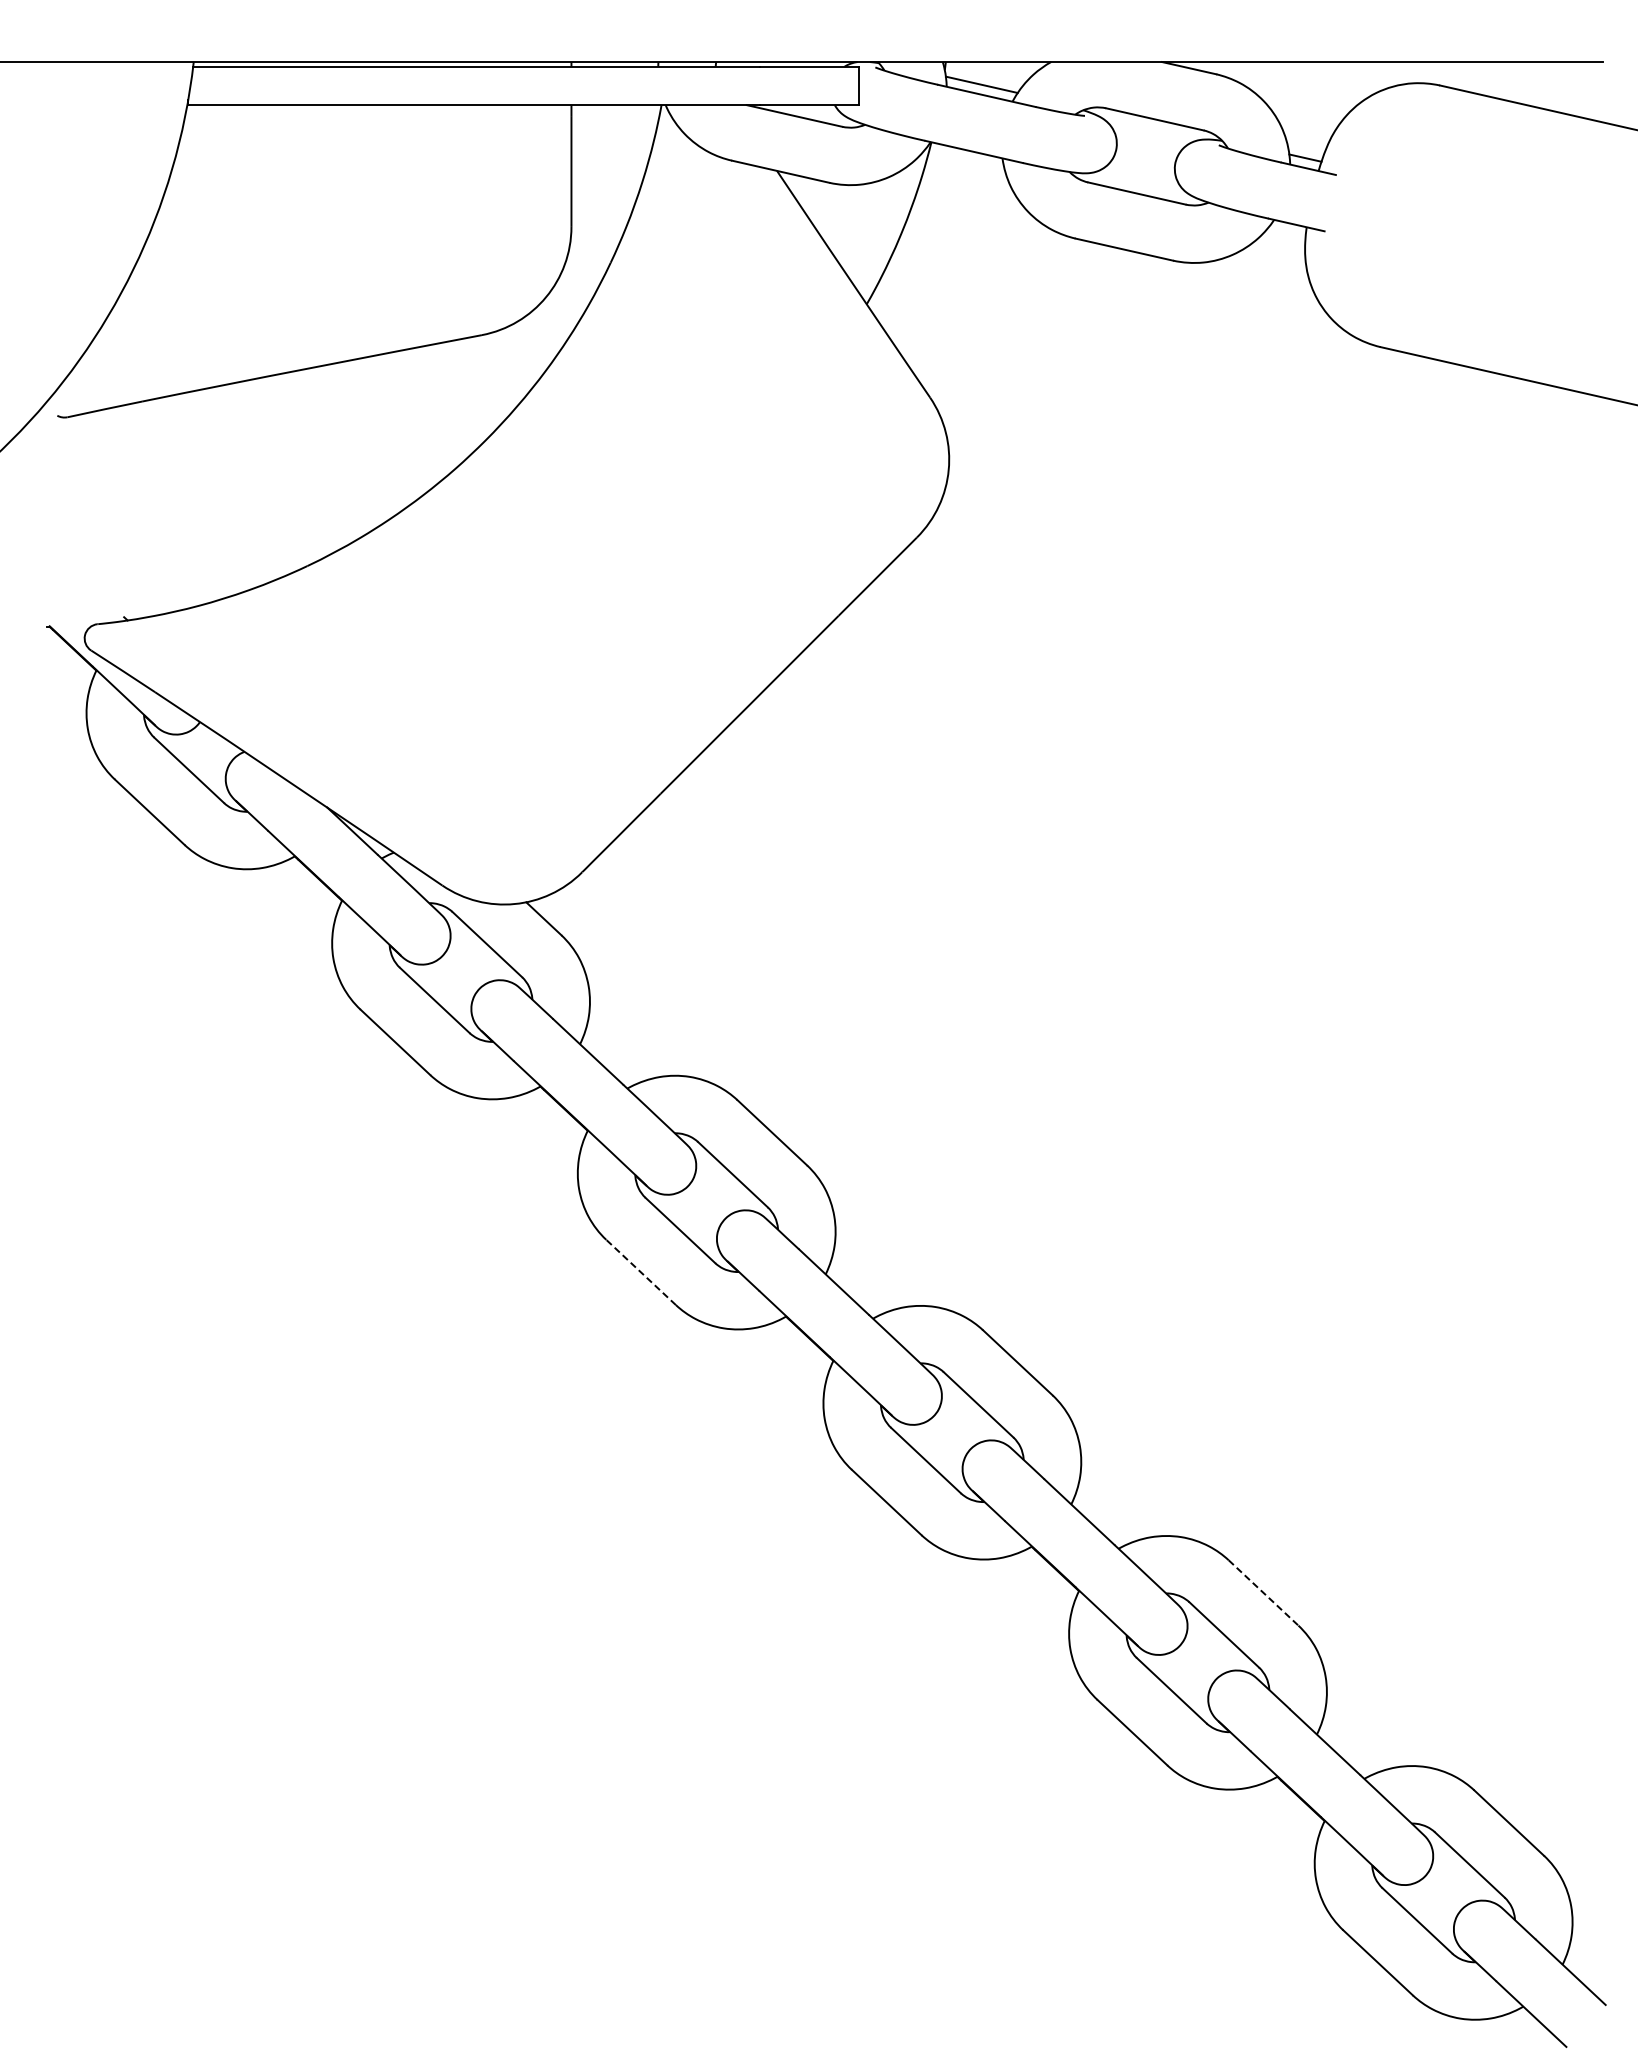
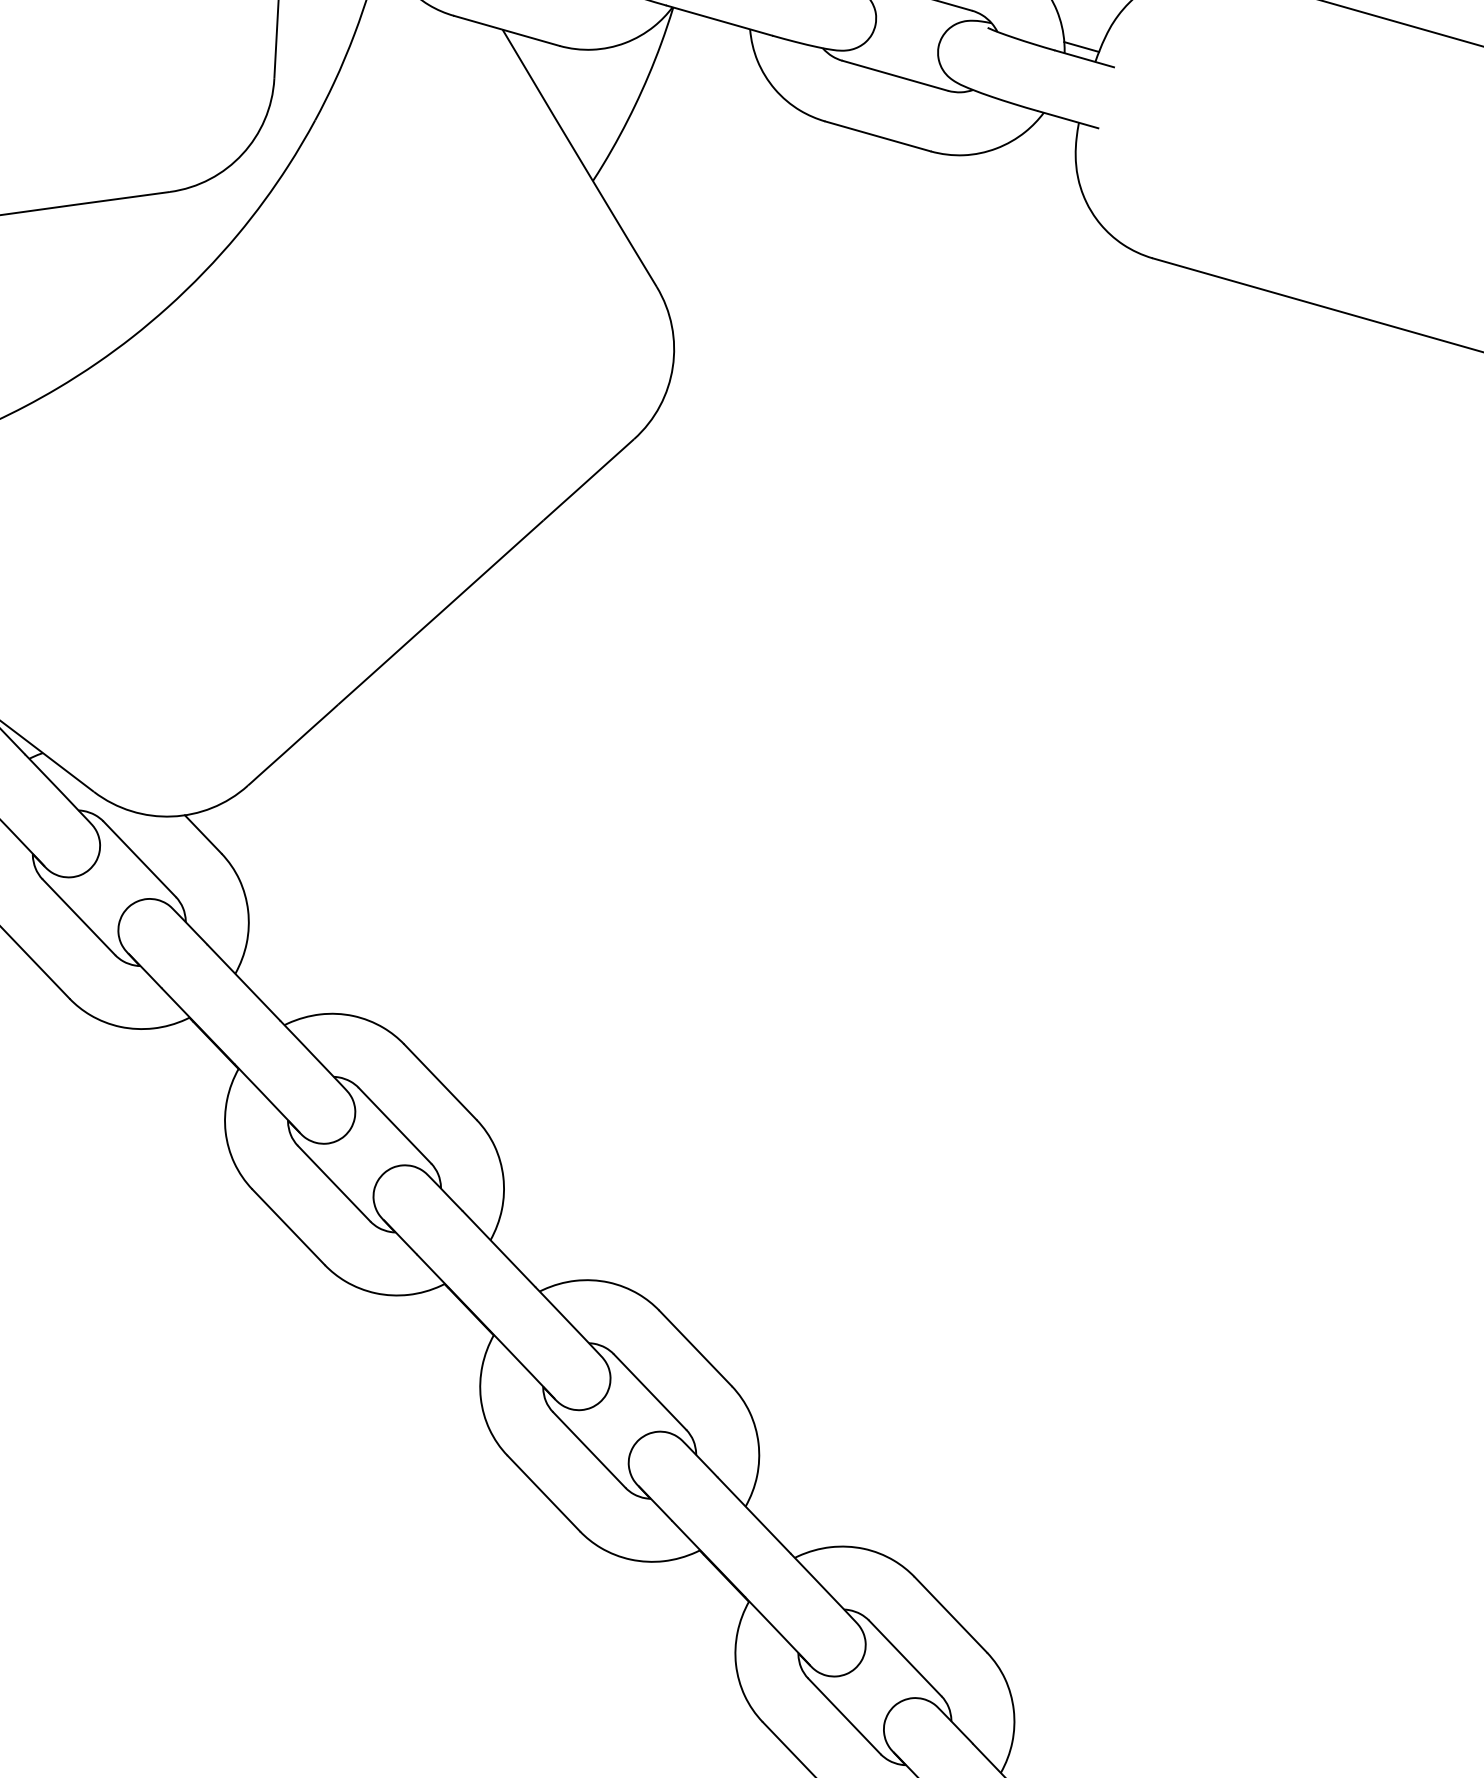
line: (641, 1272) -> (289, 1227), dashed -> solid
line: (1263, 1592) -> (950, 1614), dashed -> solid

